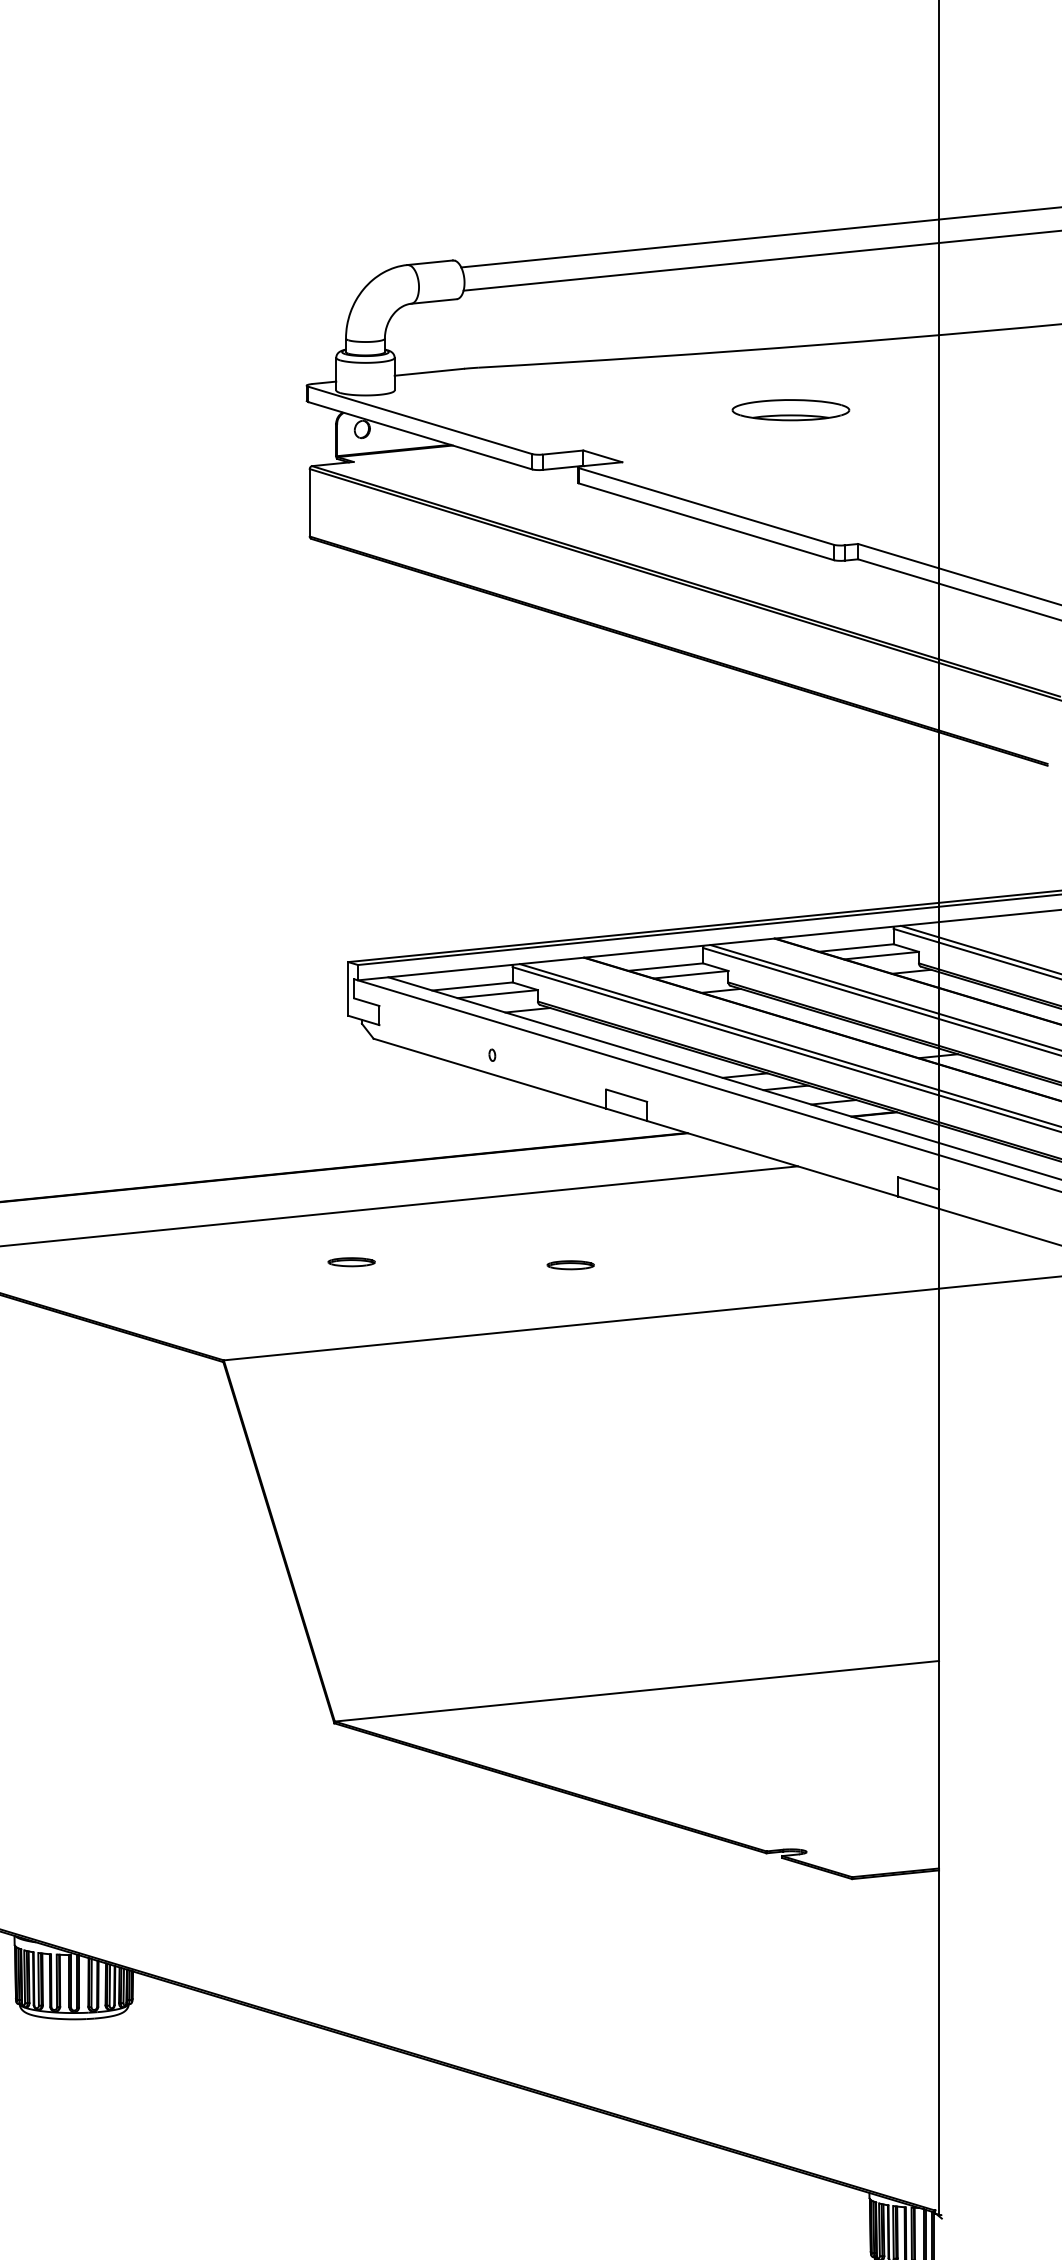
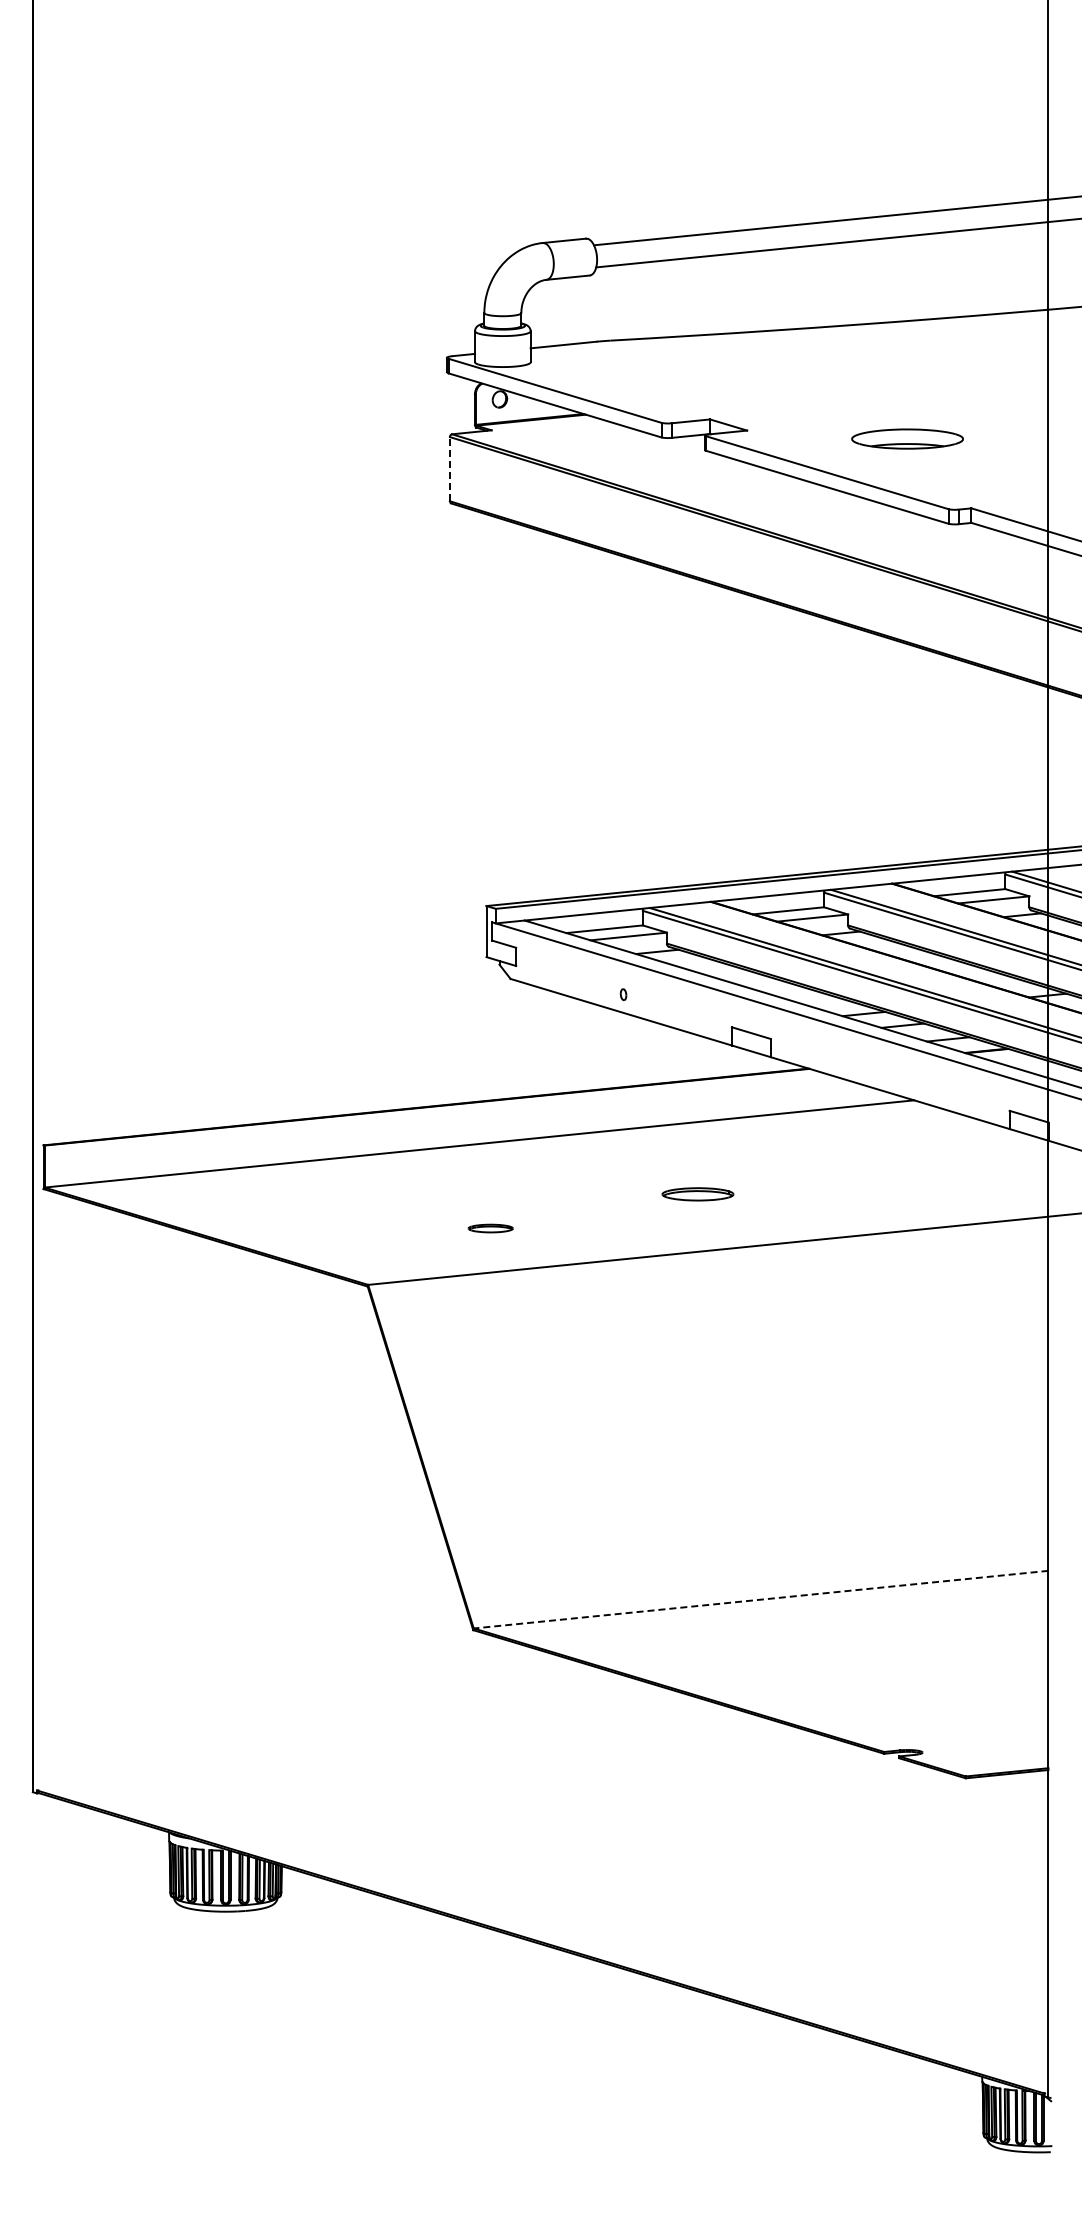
part: (790, 409) -> (907, 438), moved
line: (309, 502) -> (449, 468), solid -> dashed
part: (351, 1262) -> (490, 1228), moved
part: (571, 1265) -> (698, 1194), size x1.6
line: (637, 1691) -> (761, 1599), solid -> dashed

